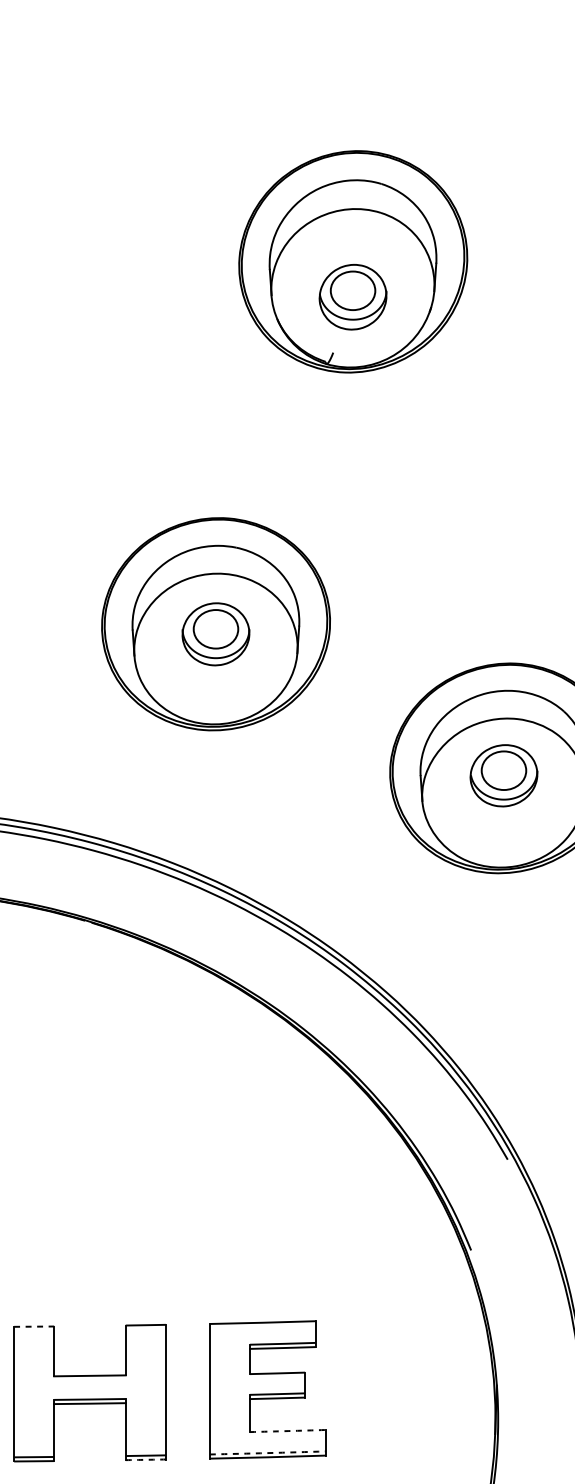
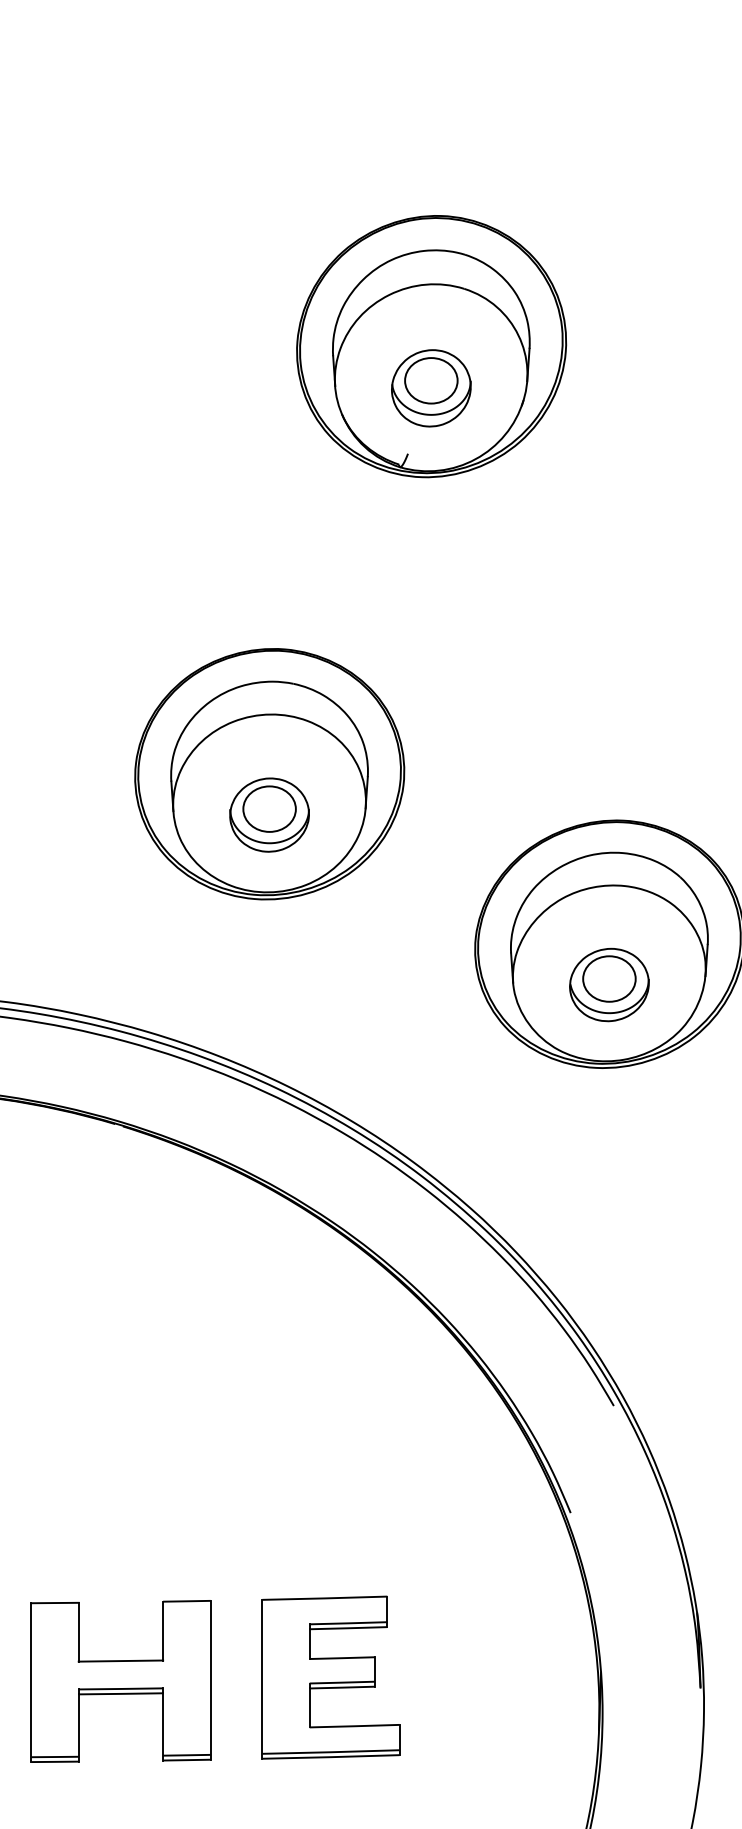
part: (215, 633) -> (269, 814), moved
part: (504, 775) -> (609, 984), moved
line: (34, 1327) -> (55, 1603), dashed -> solid
arc: (287, 1431) -> (354, 1726), dashed -> solid
arc: (267, 1453) -> (330, 1752), dashed -> solid
arc: (145, 1460) -> (186, 1760), dashed -> solid

